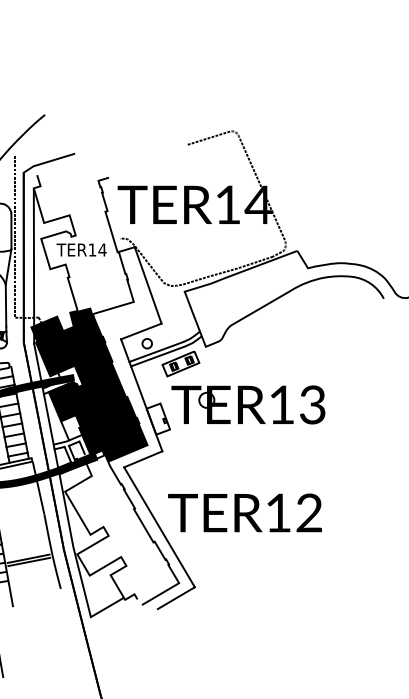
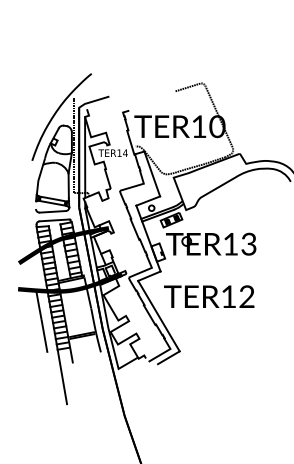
text: (257, 204) -> (216, 126), TER14 -> TER10
fill: (89, 383) -> (117, 231), removed
text: (245, 512) -> (209, 296), moved

